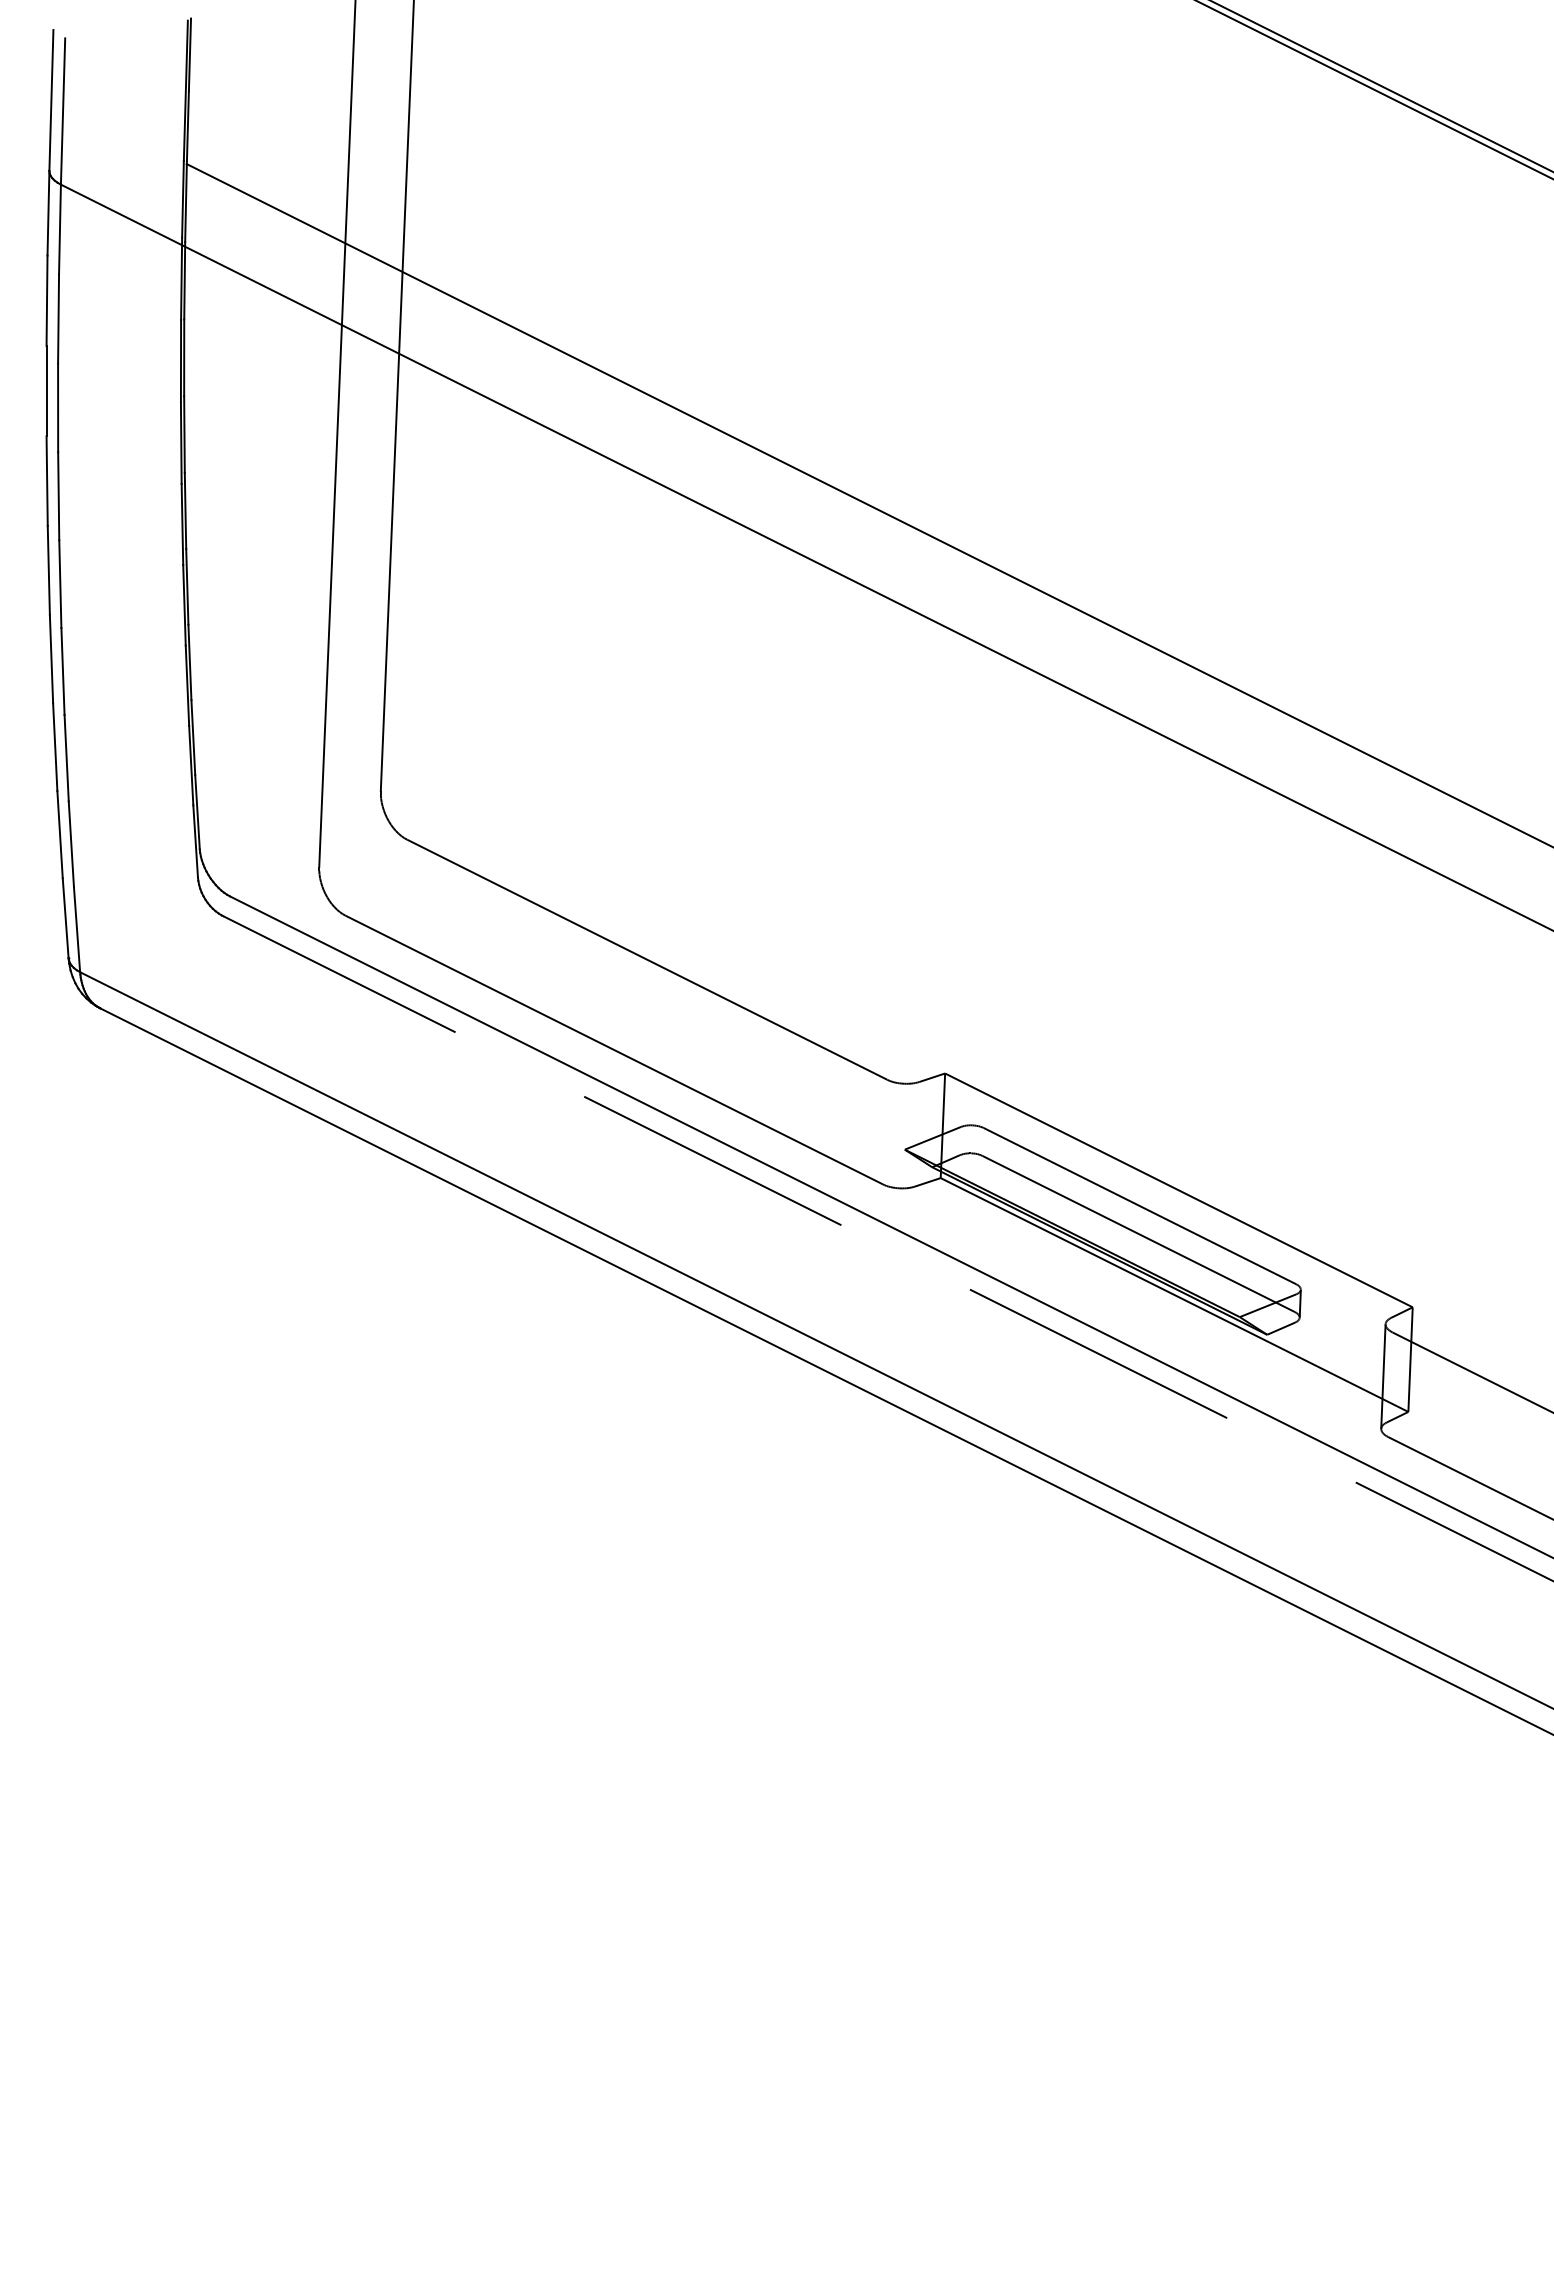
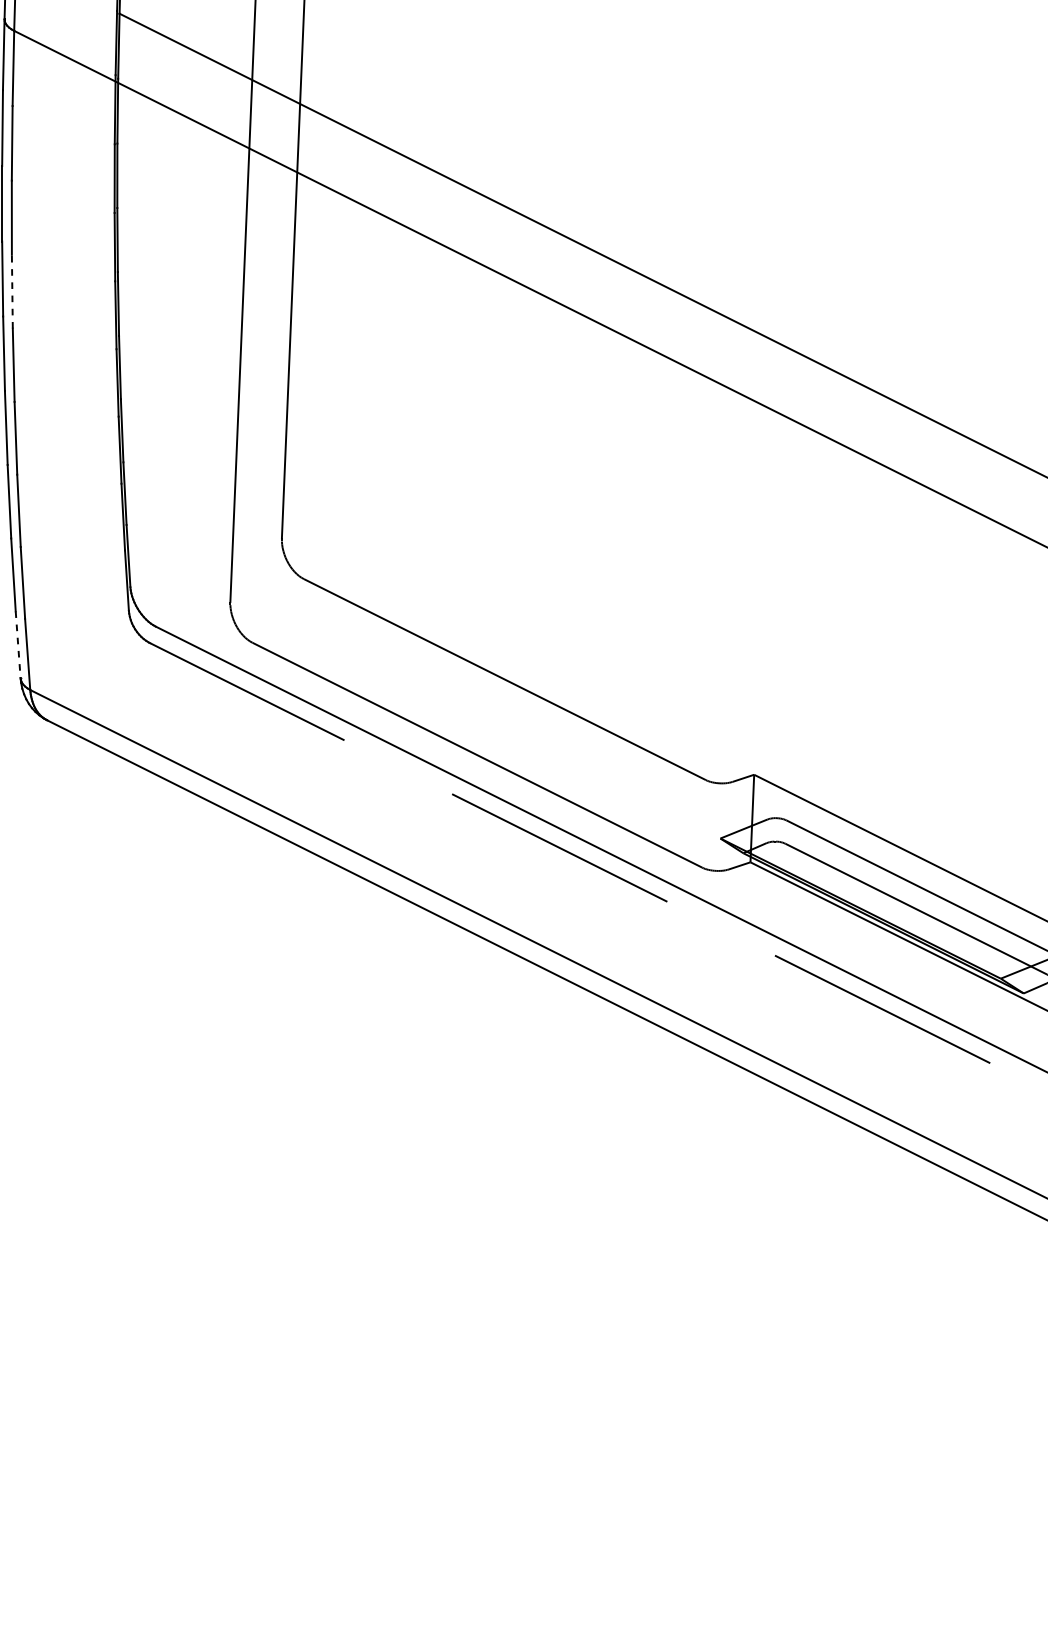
line: (58, 495) -> (12, 291), solid -> dashed
line: (65, 918) -> (18, 645), solid -> dashed

